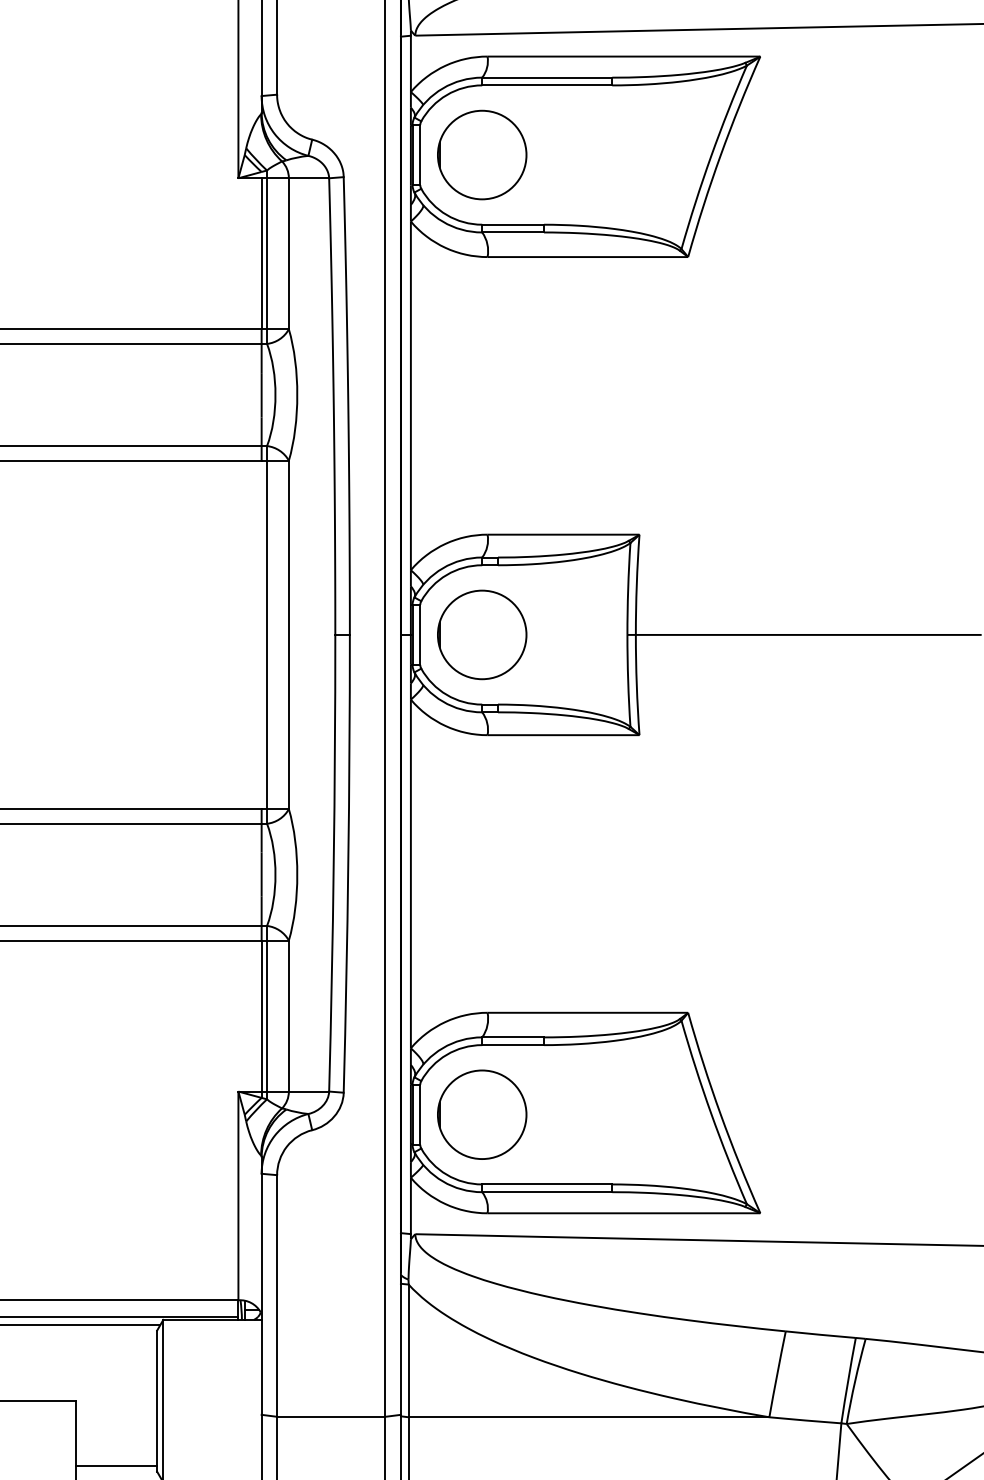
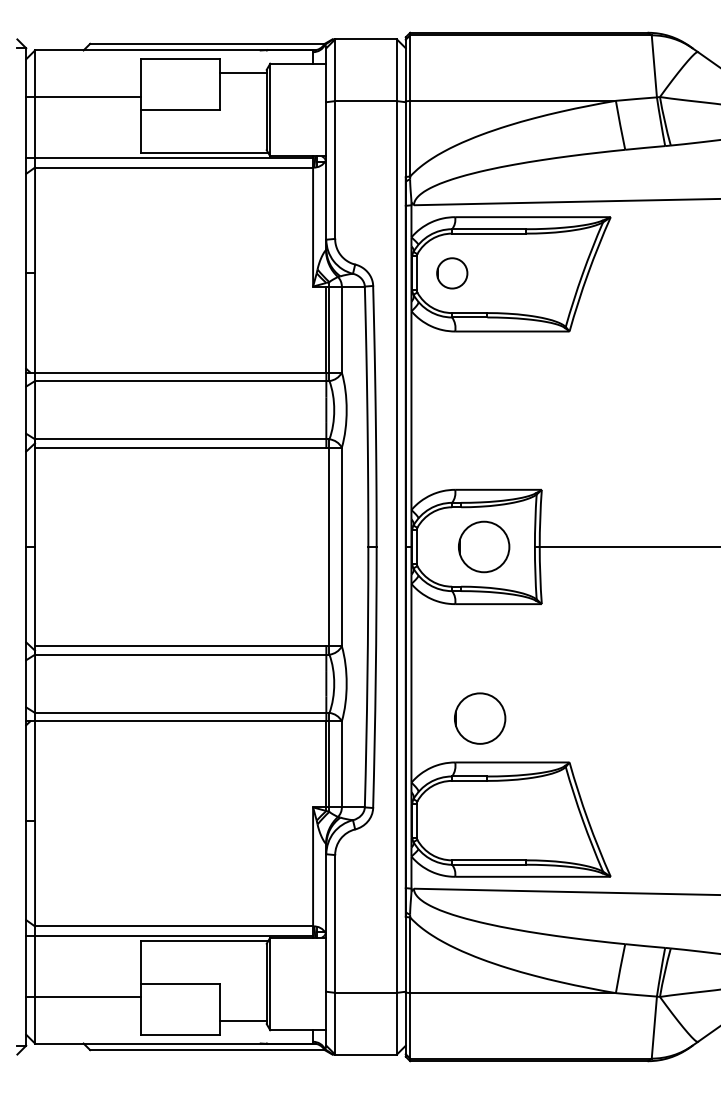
circle: (482, 155) -> (452, 273), size x0.6
part: (482, 634) -> (484, 546), moved
circle: (482, 1114) -> (480, 718), moved

